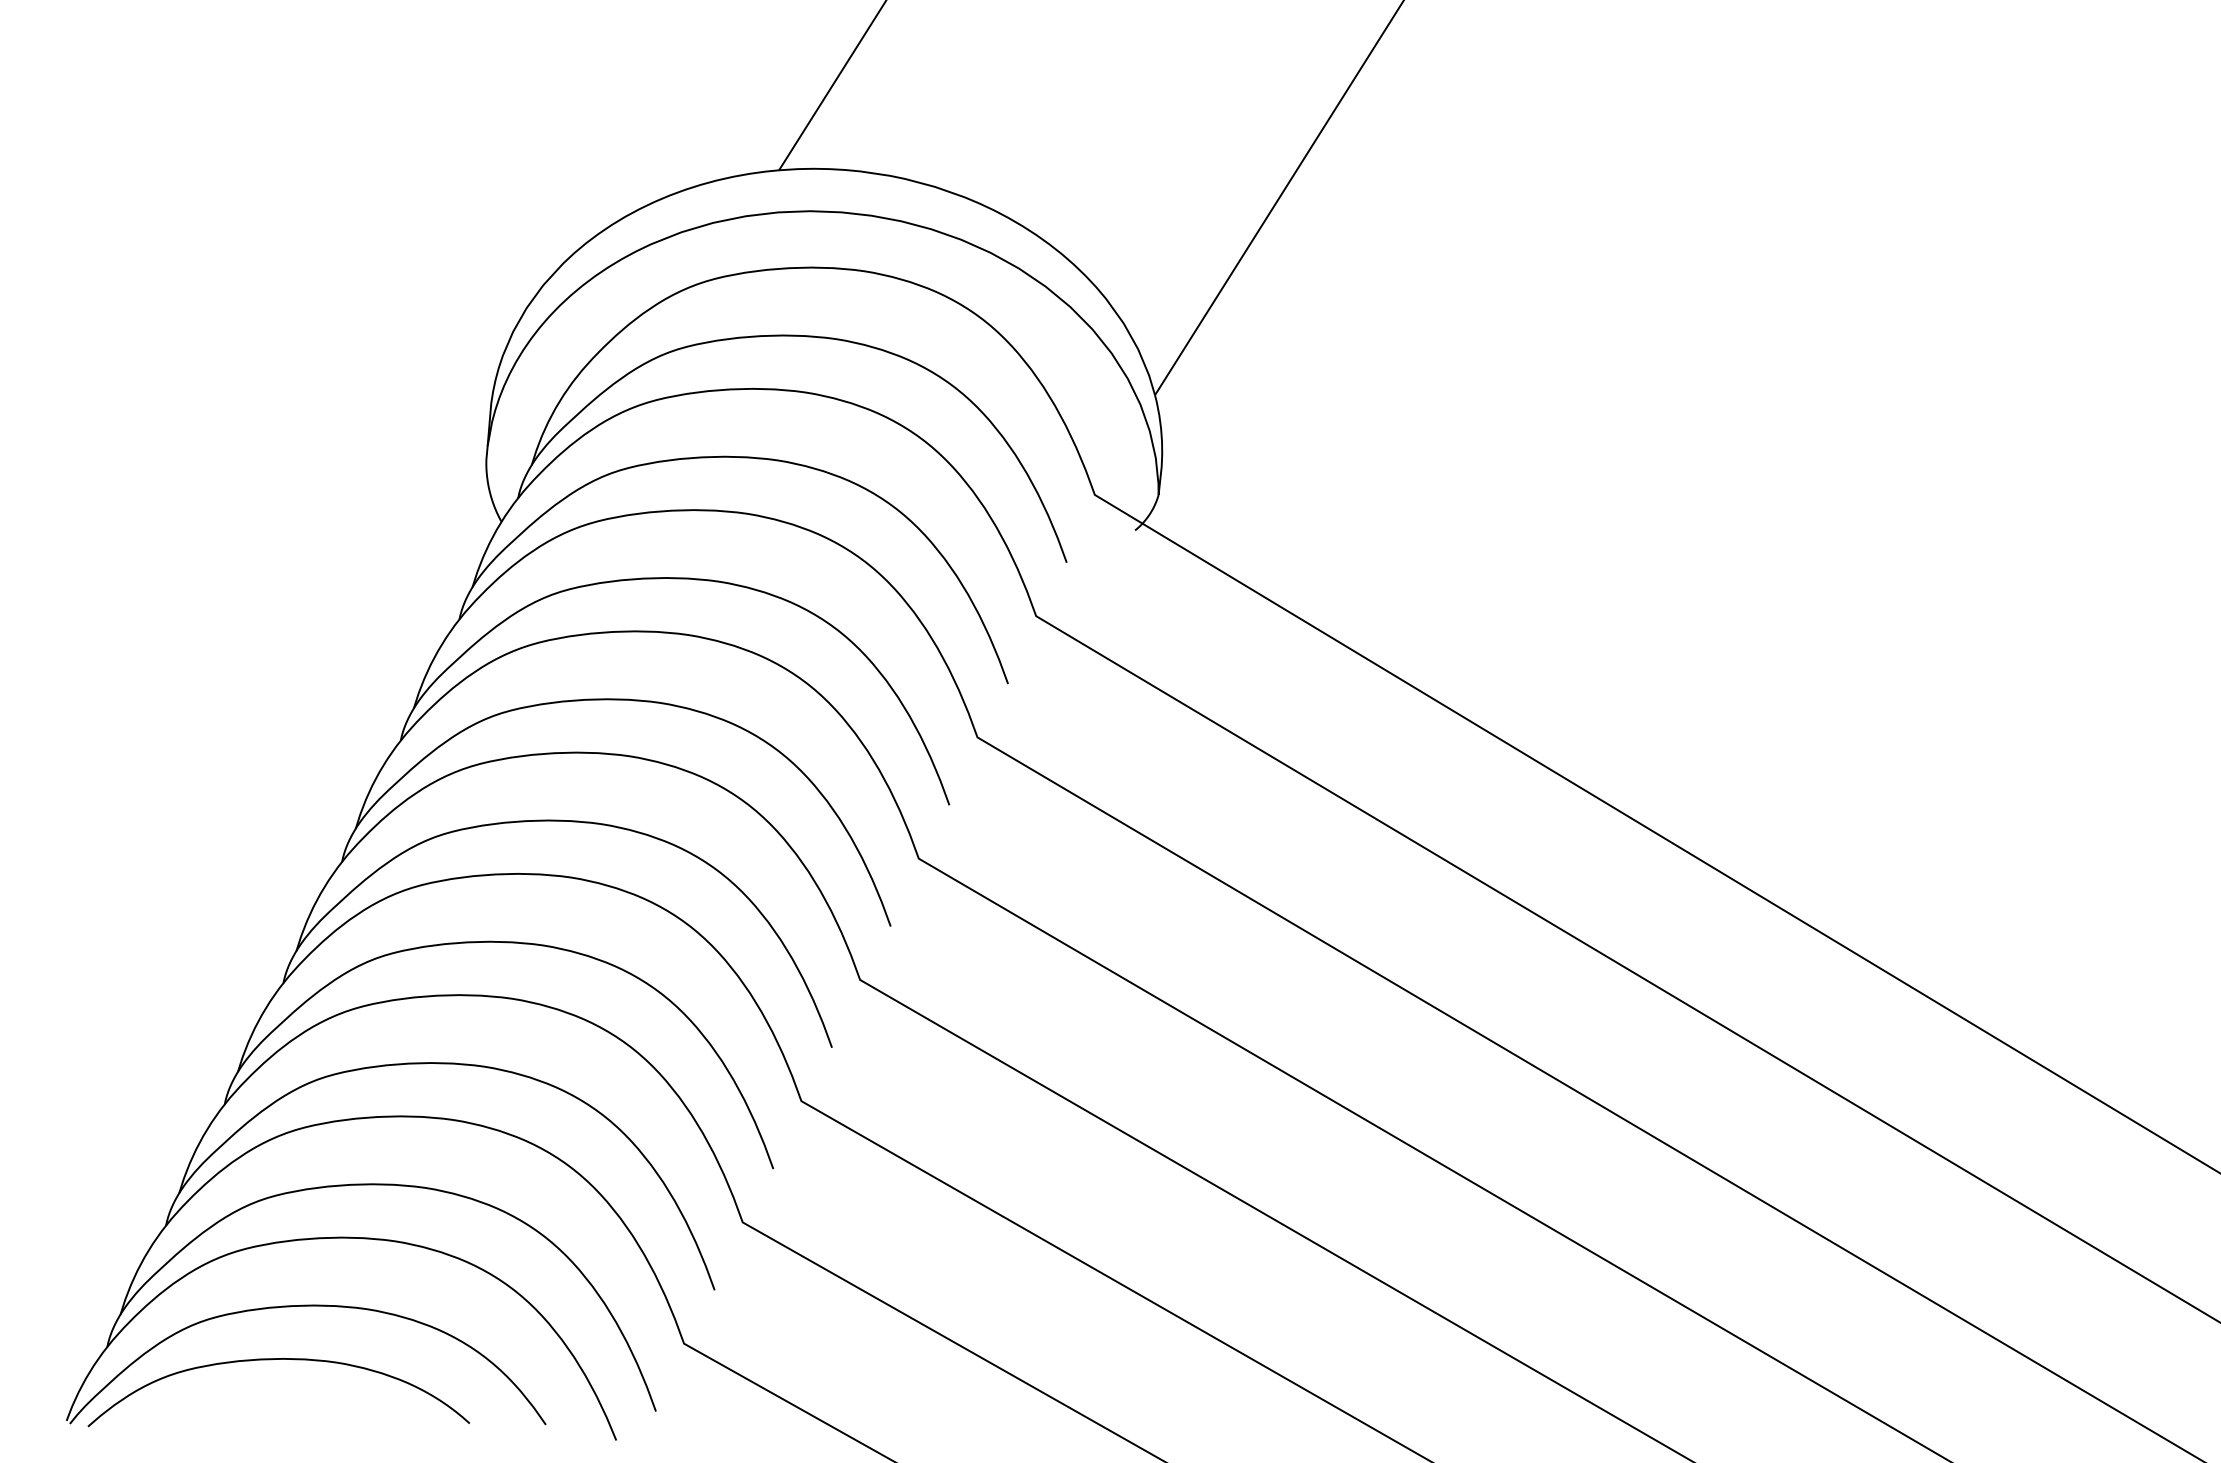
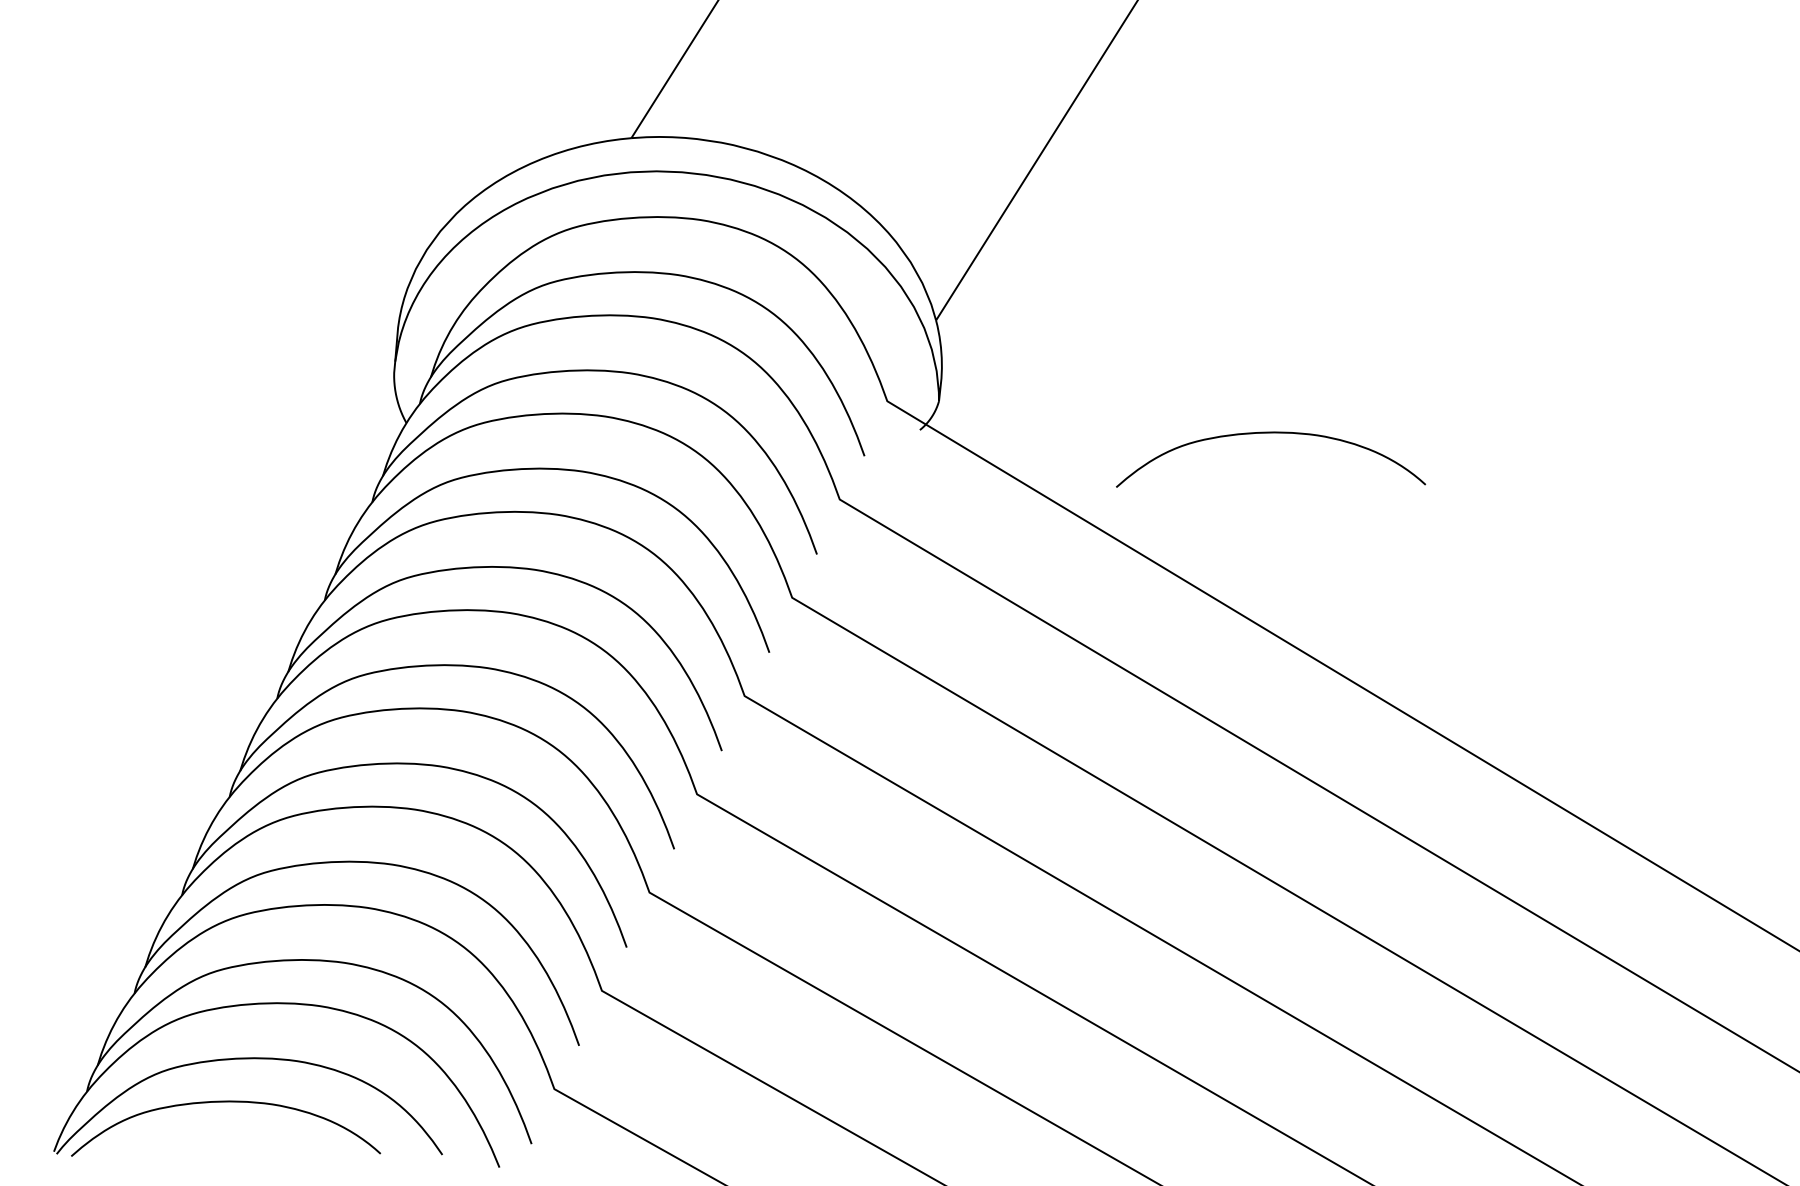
curve: (1568, 534) -> (1271, 433), added

